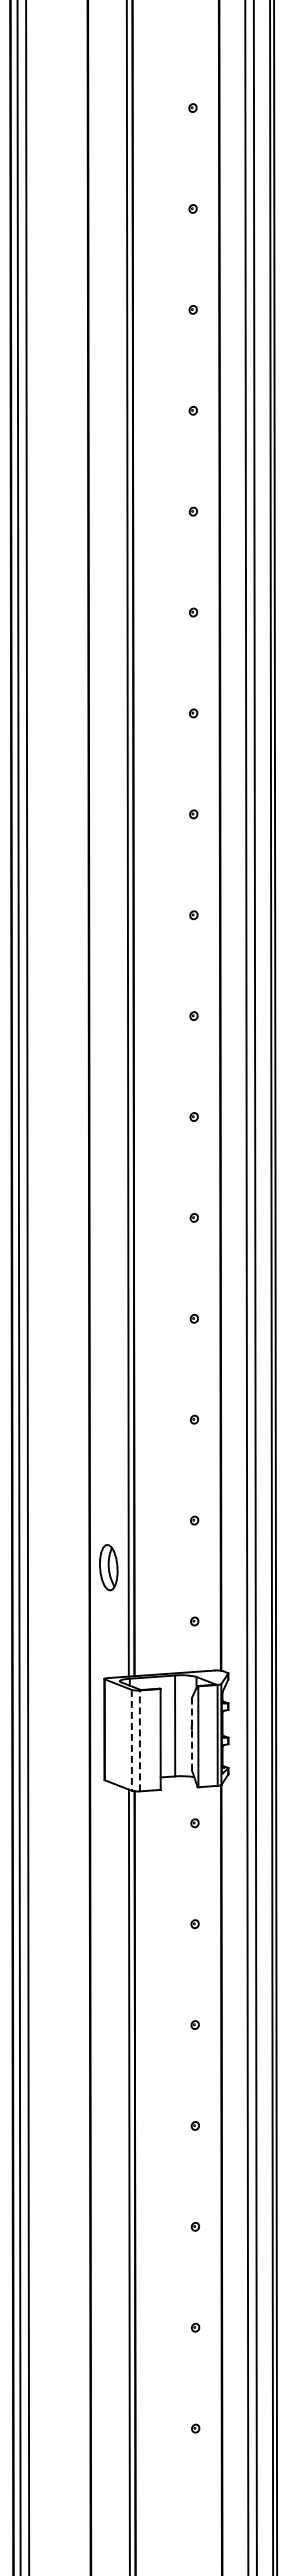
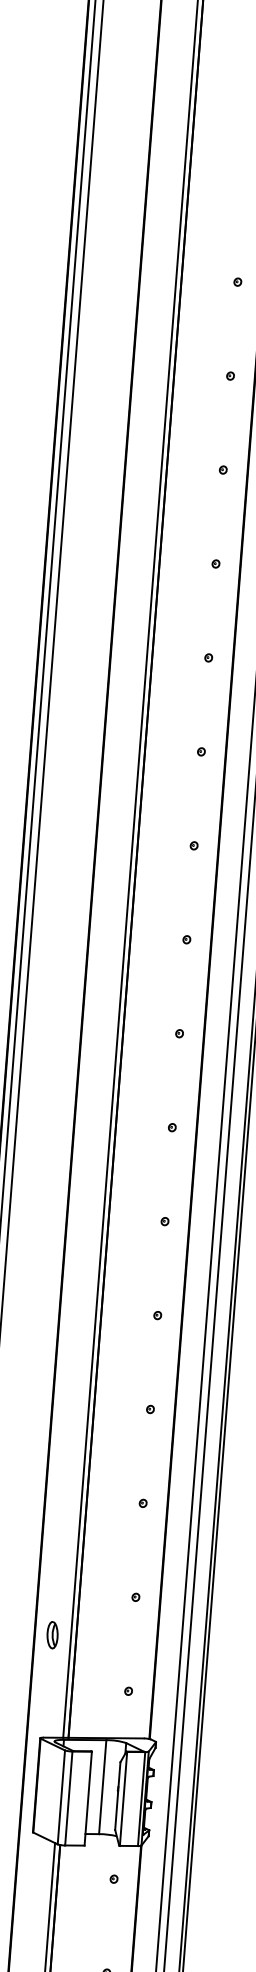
part: (108, 1568) -> (52, 1635), size x0.62
line: (192, 1733) -> (118, 1795), dashed -> solid
line: (131, 1740) -> (61, 1797), dashed -> solid
line: (139, 1740) -> (68, 1798), dashed -> solid

